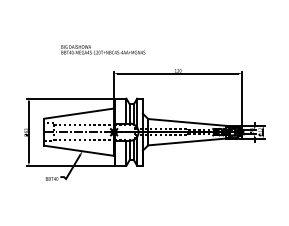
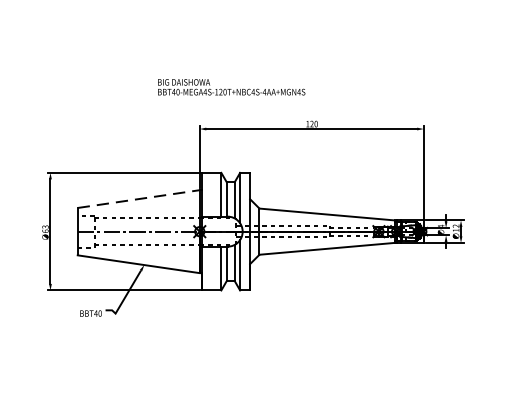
text: (103, 49) -> (231, 86), moved
line: (79, 113) -> (139, 198), solid -> dashed

